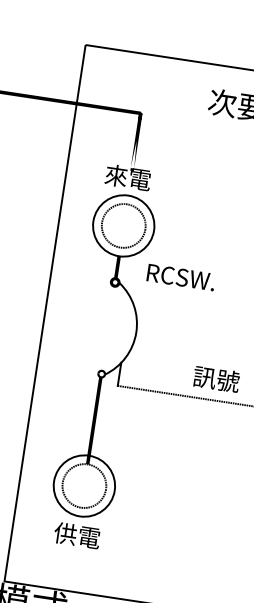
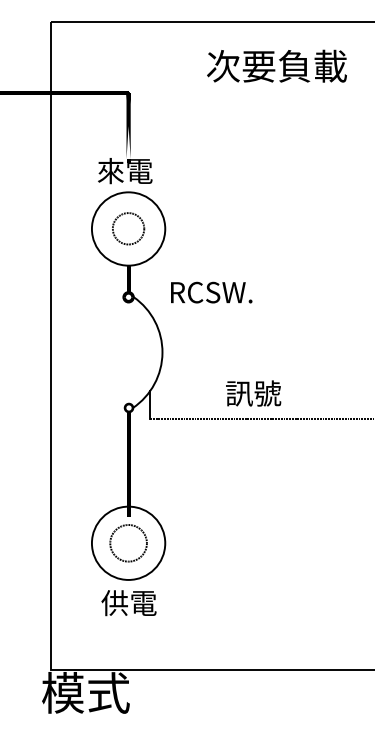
circle: (123, 225) -> (128, 228), size x0.6
text: (181, 277) -> (211, 292), moved
text: (216, 379) -> (253, 393), moved
circle: (84, 486) -> (128, 543), size x0.7

